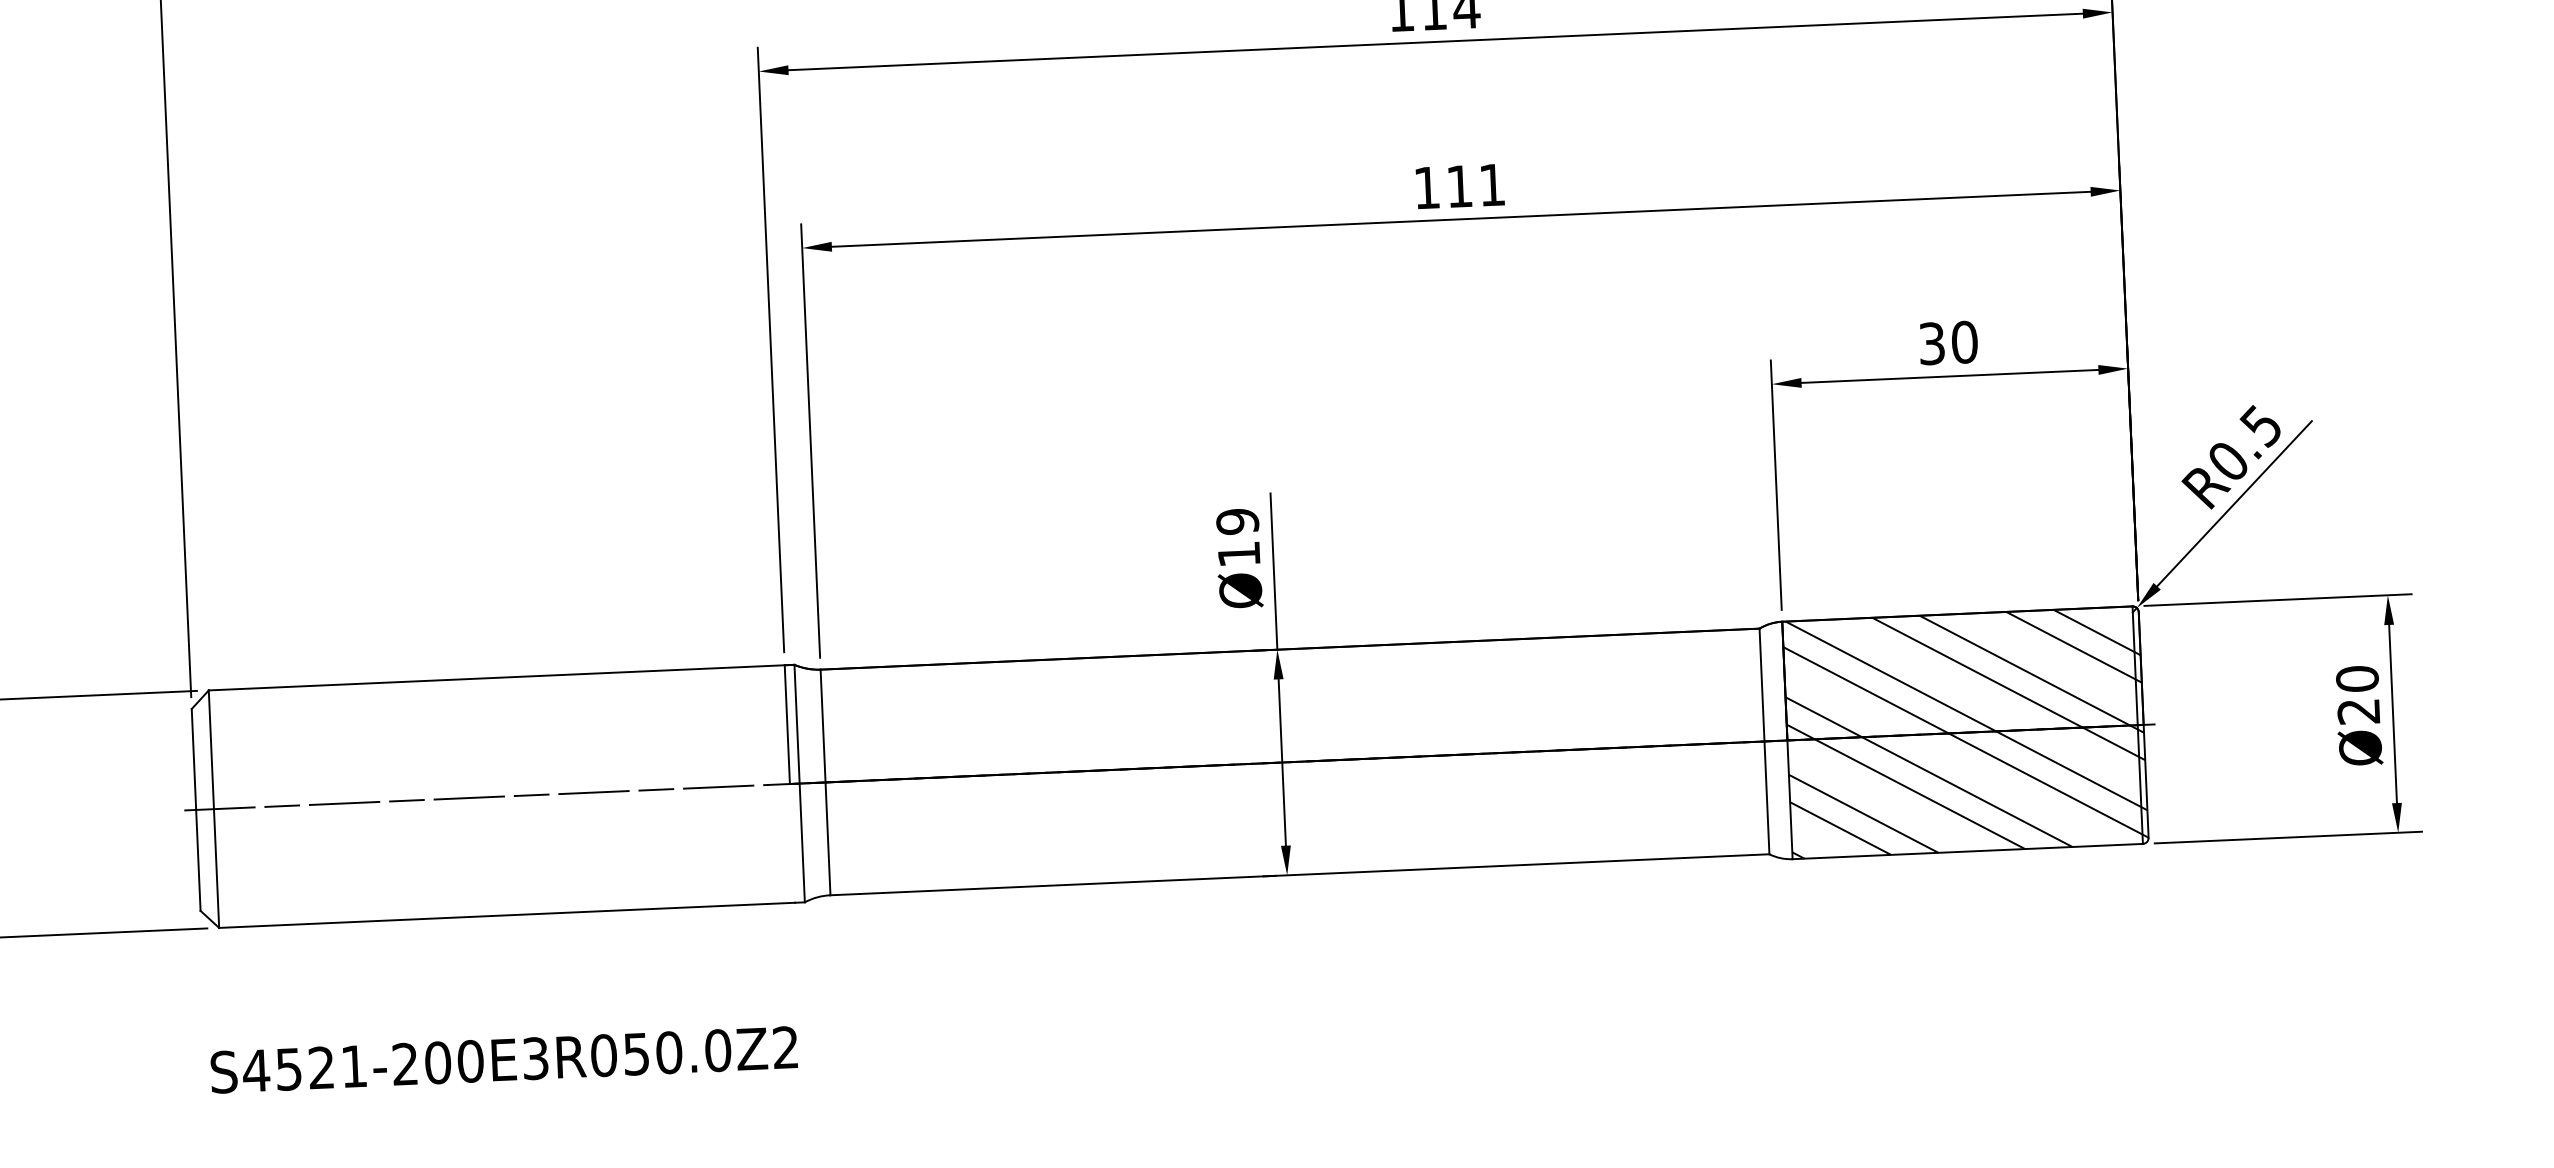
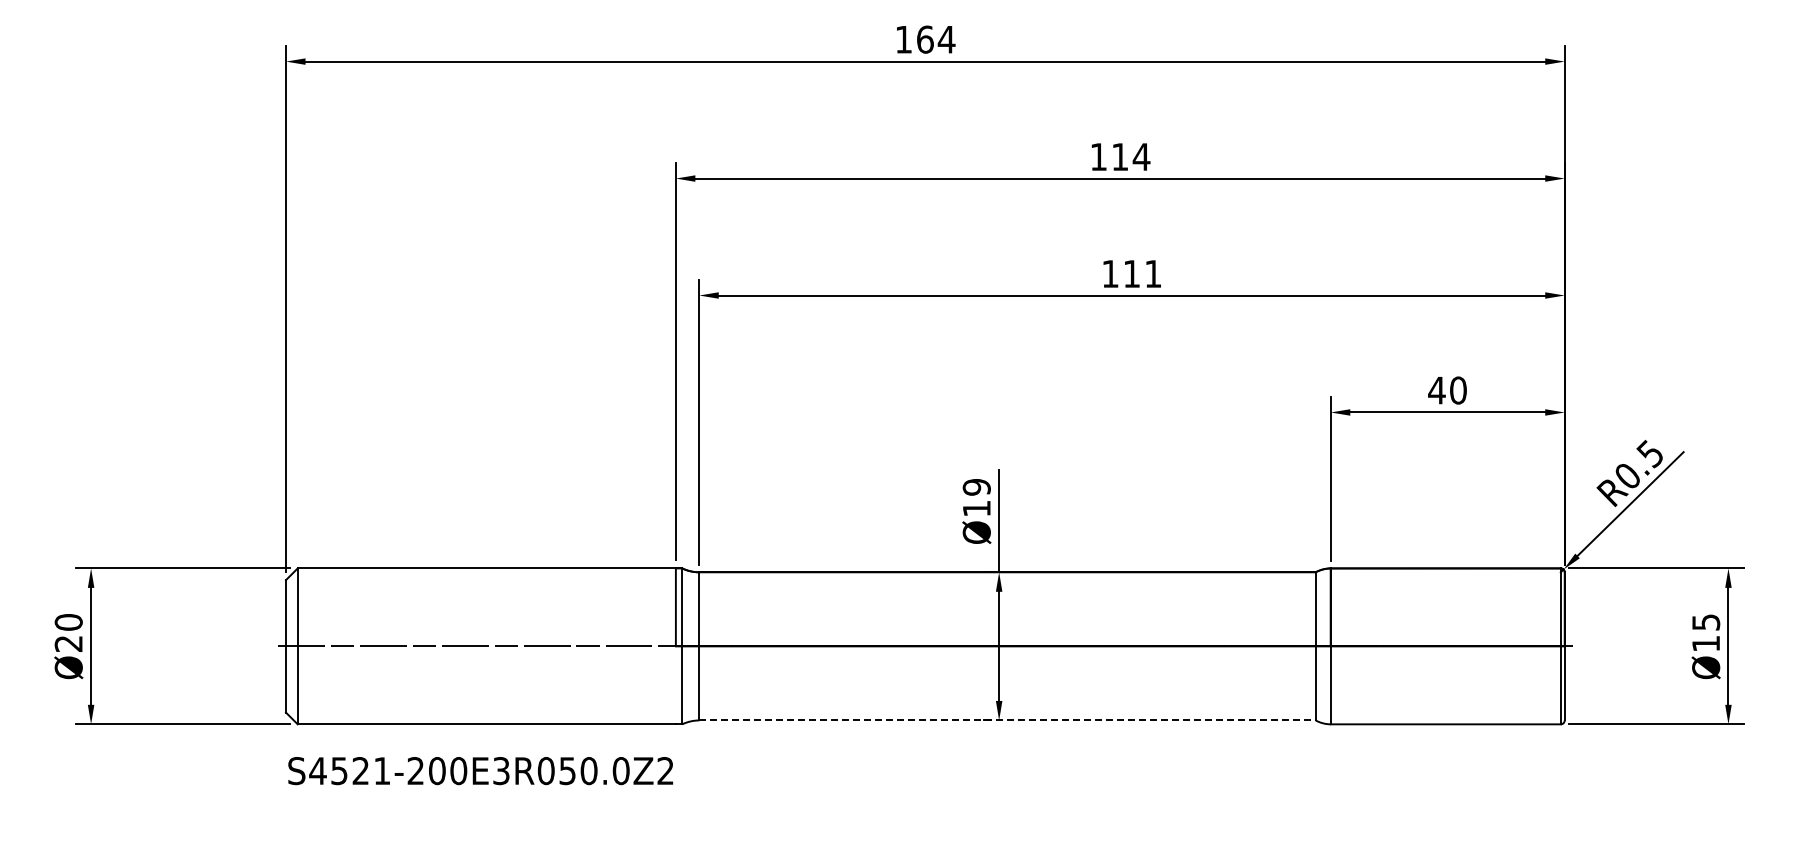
text: (1931, 343) -> (1436, 390), 30 -> 40
text: (2358, 694) -> (1706, 632), Ø20 -> Ø15
hatch: (1965, 732) -> (1447, 646), removed
line: (1301, 874) -> (1008, 720), solid -> dashed
text: (503, 1060) -> (480, 771), moved

